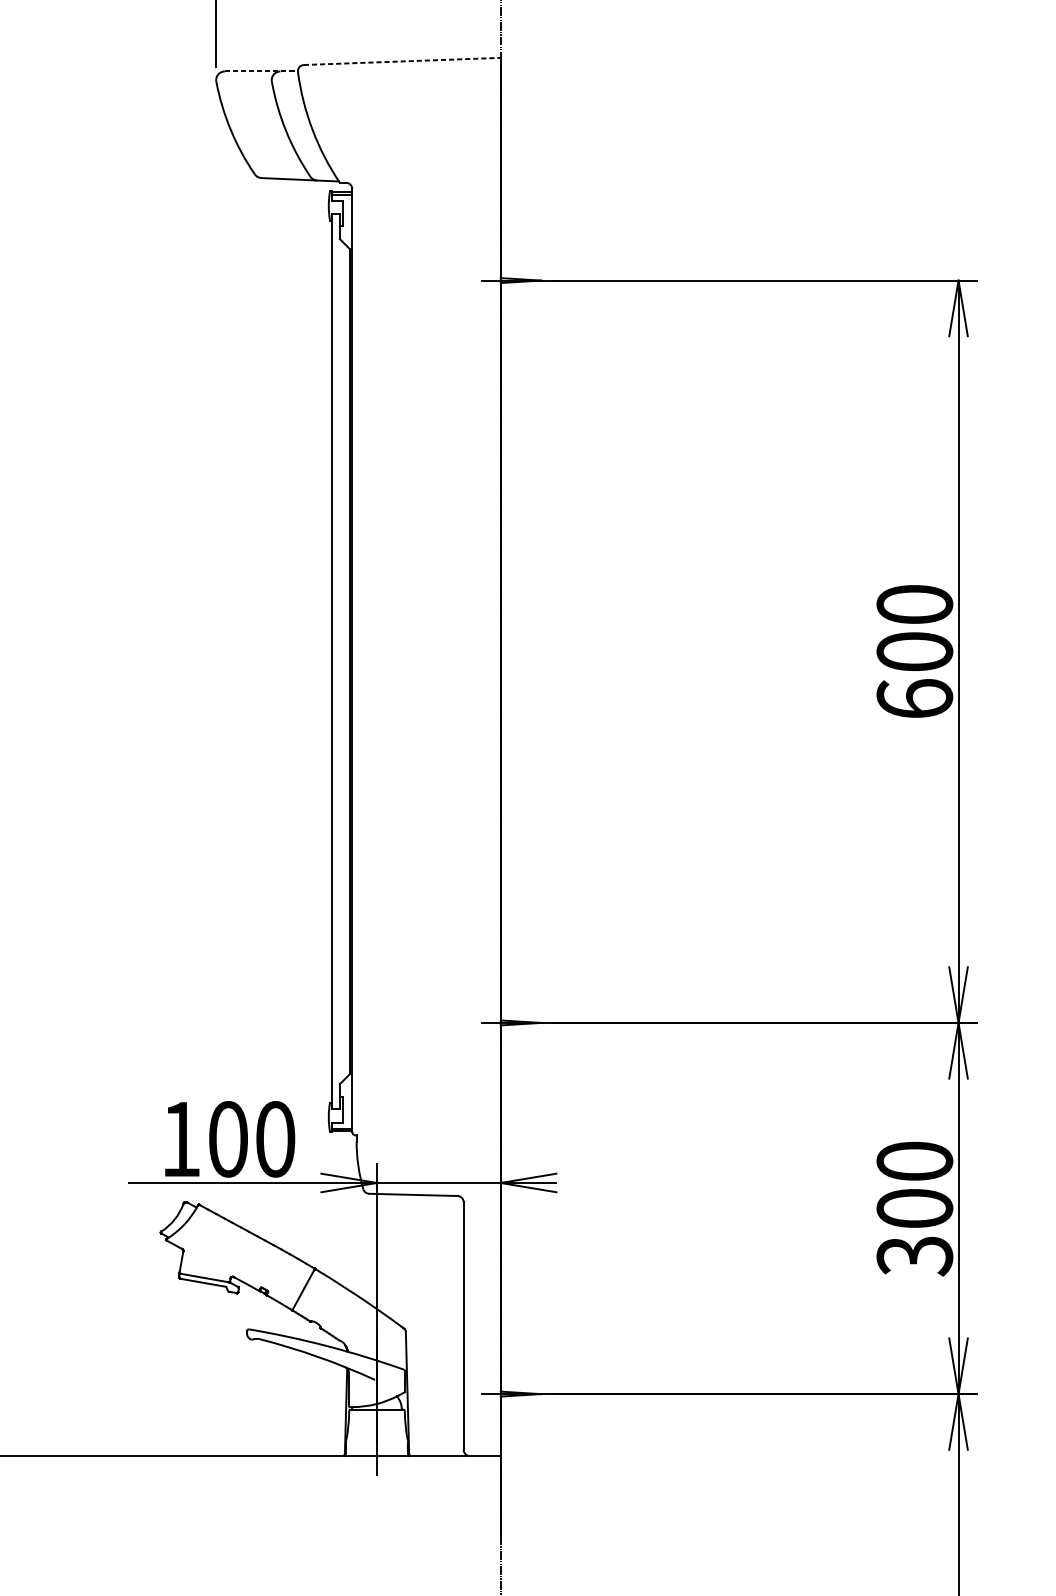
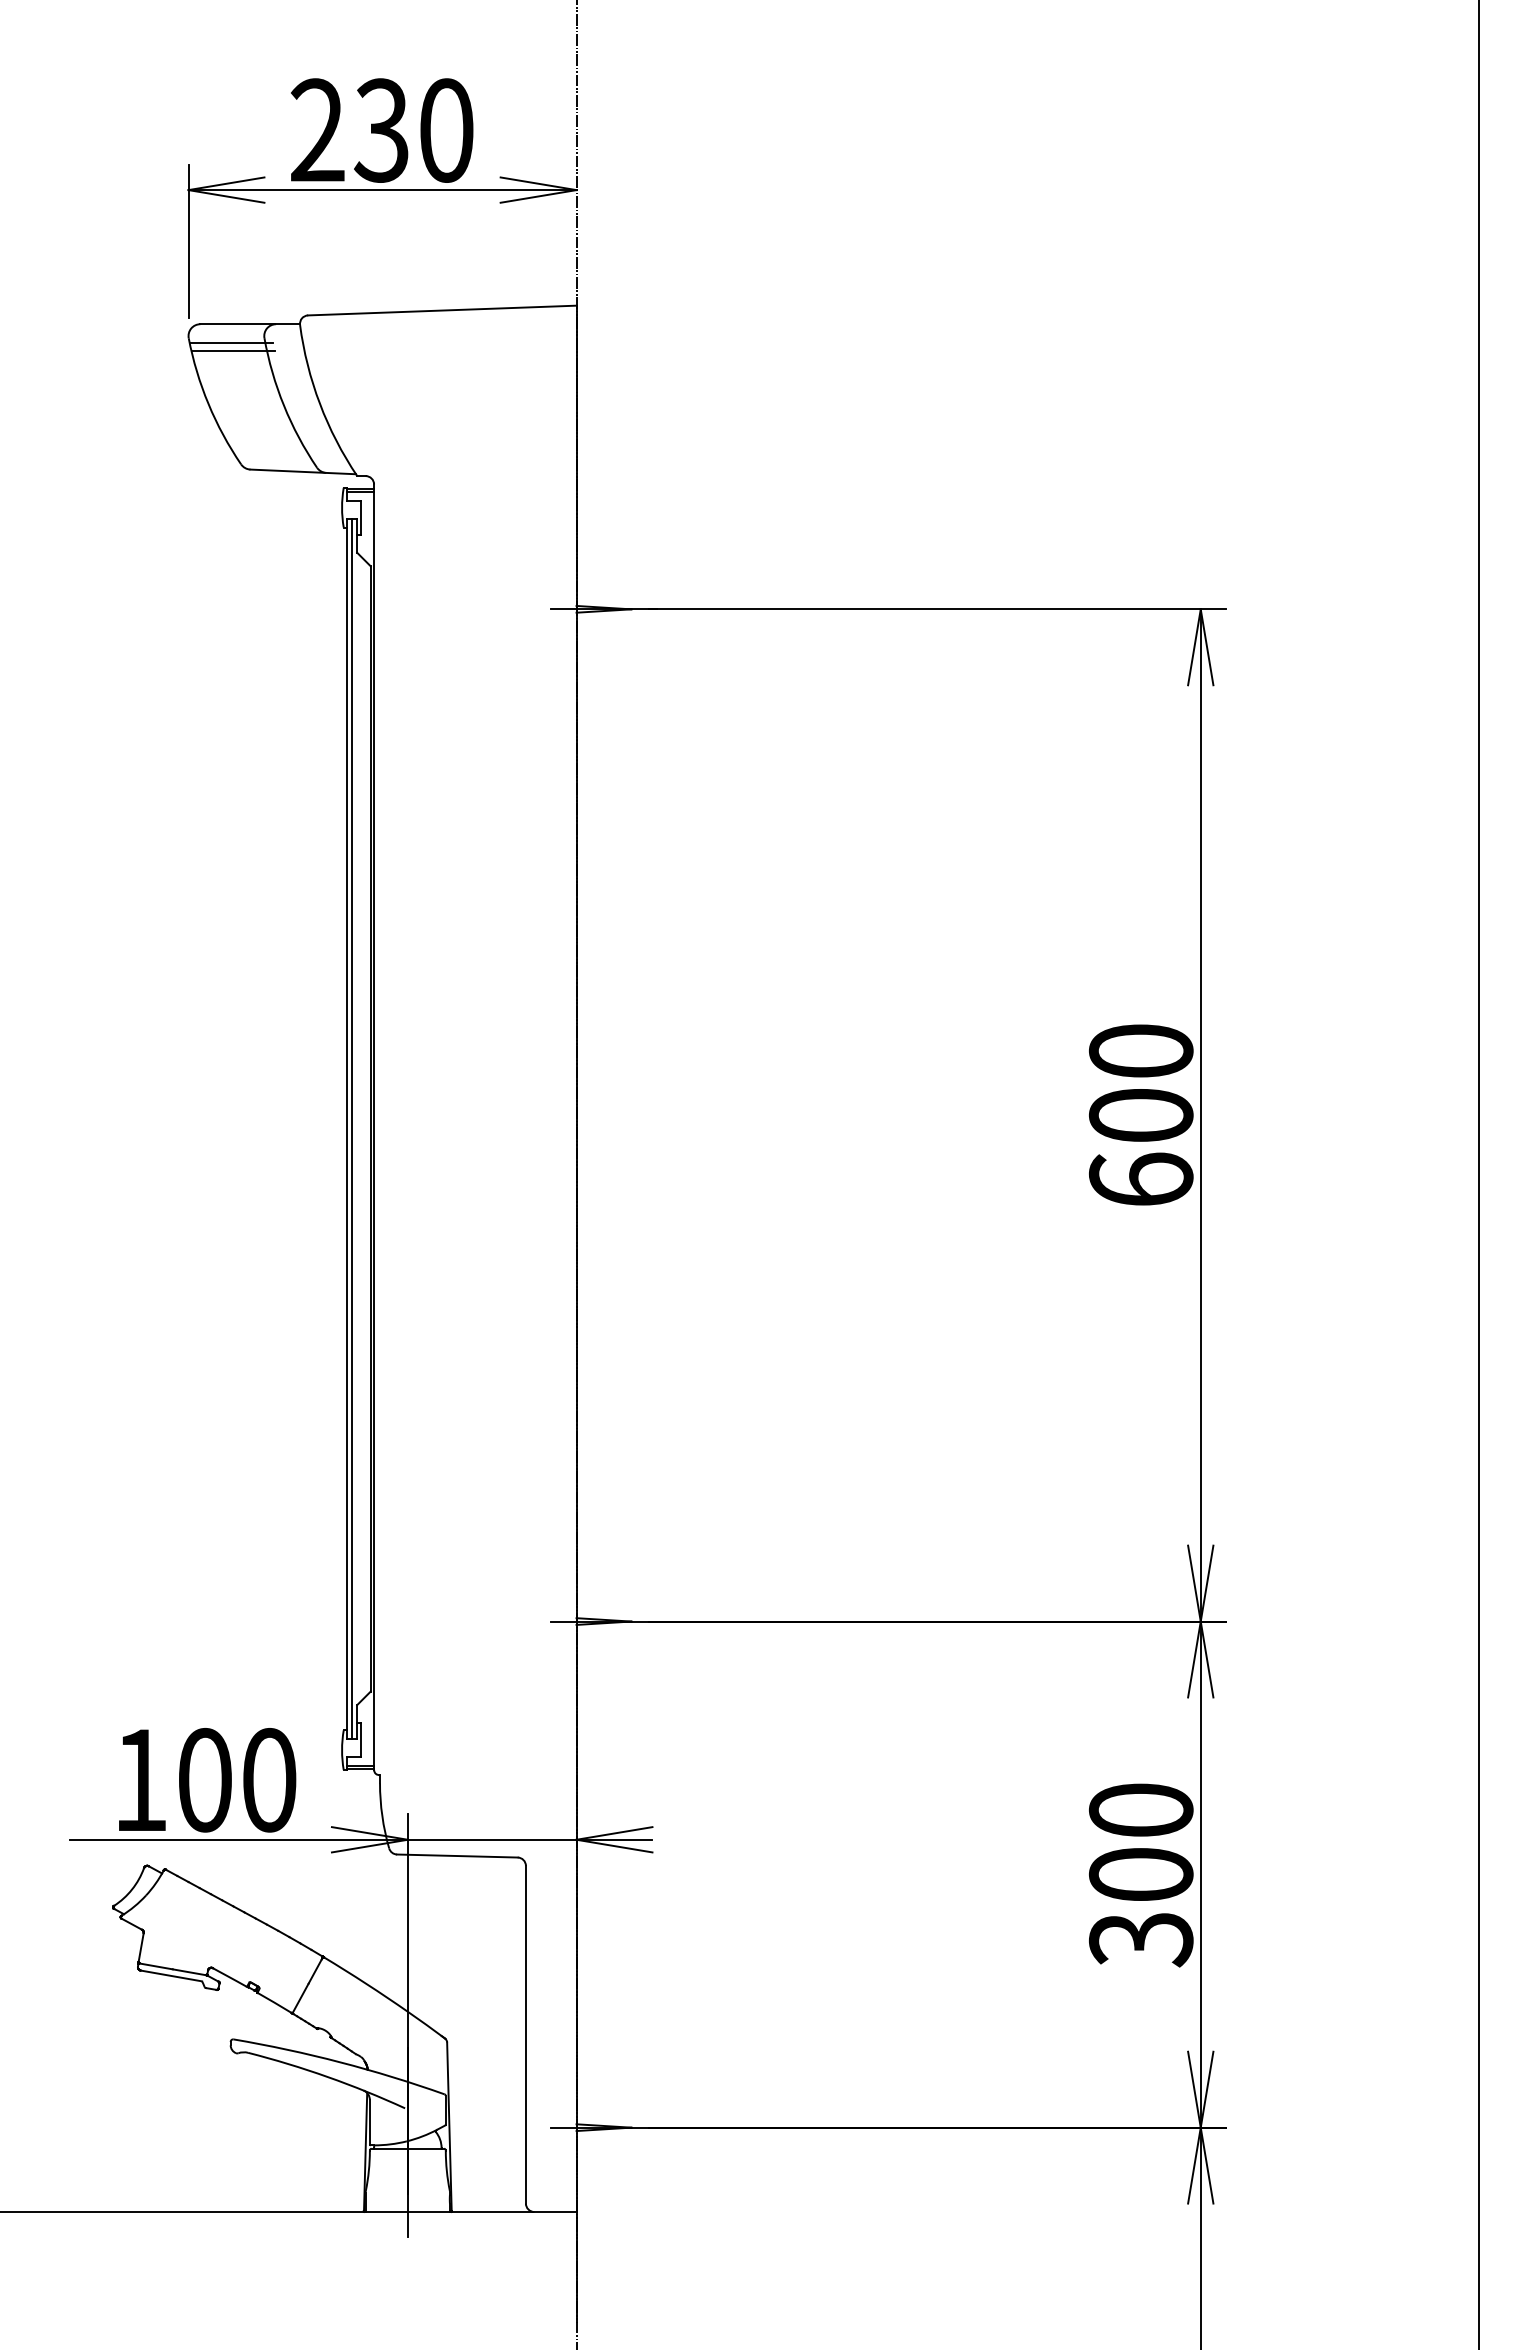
line: (402, 61) -> (442, 310), dashed -> solid
line: (261, 71) -> (250, 324), dashed -> solid
line: (247, 84) -> (231, 342), added
line: (248, 91) -> (232, 351), added
line: (336, 661) -> (352, 1128), added

